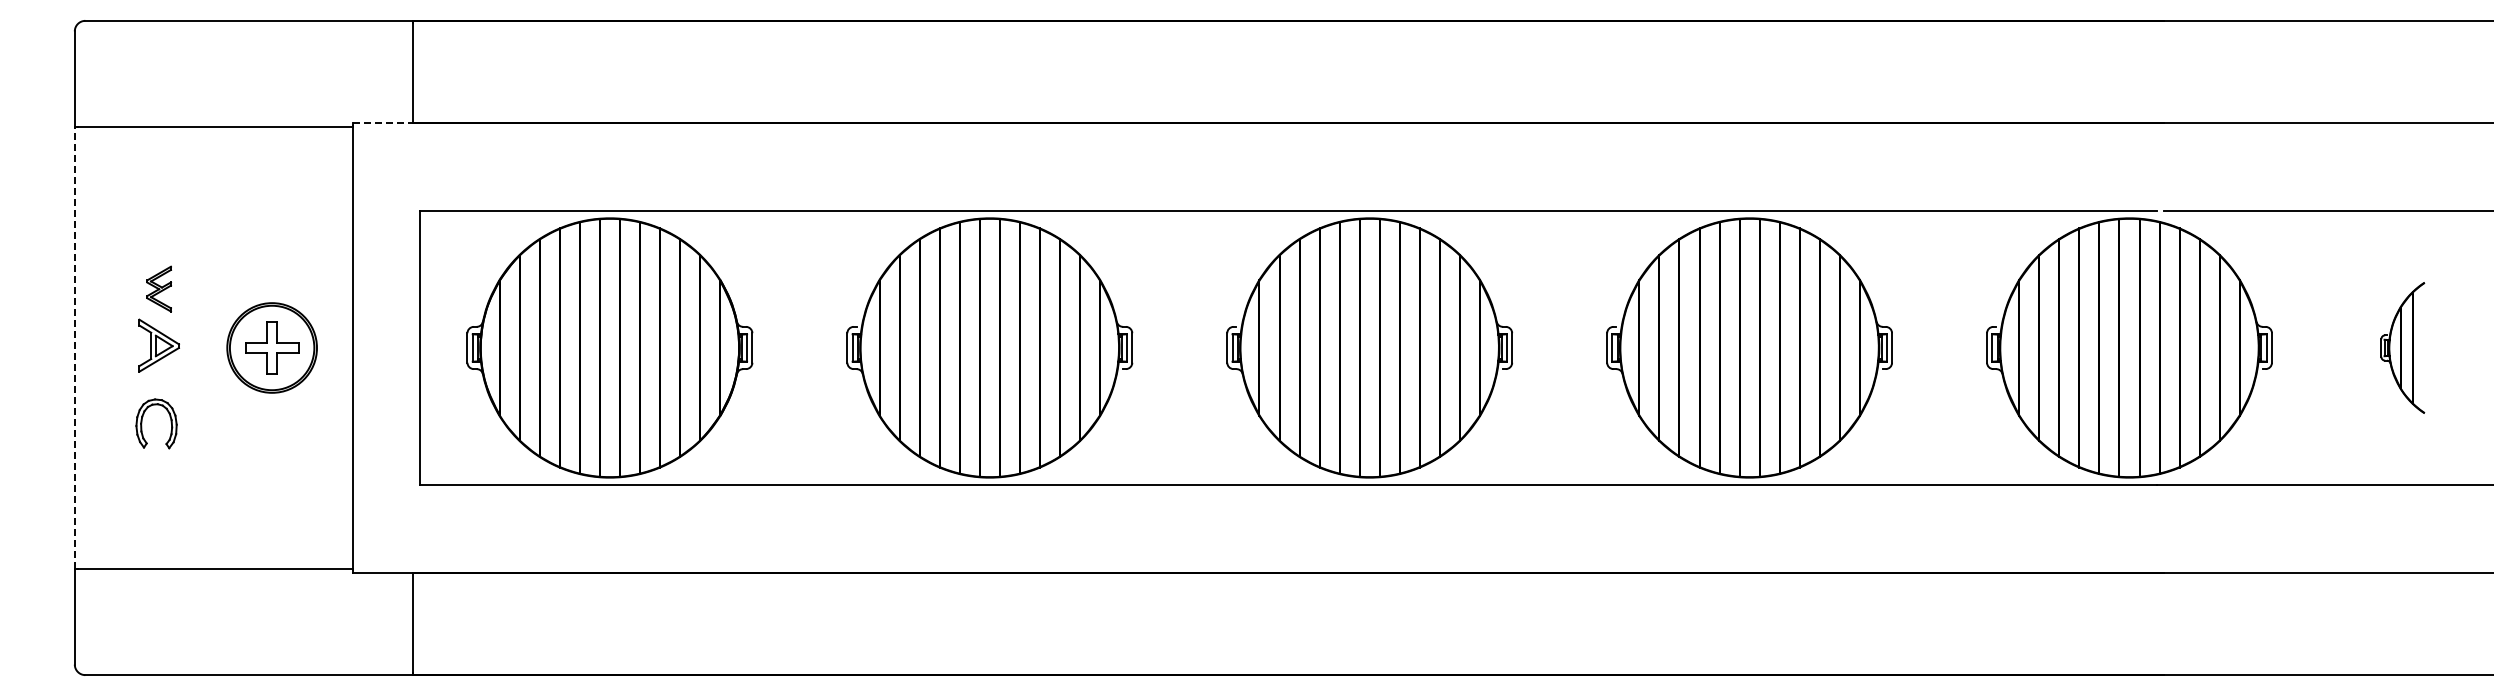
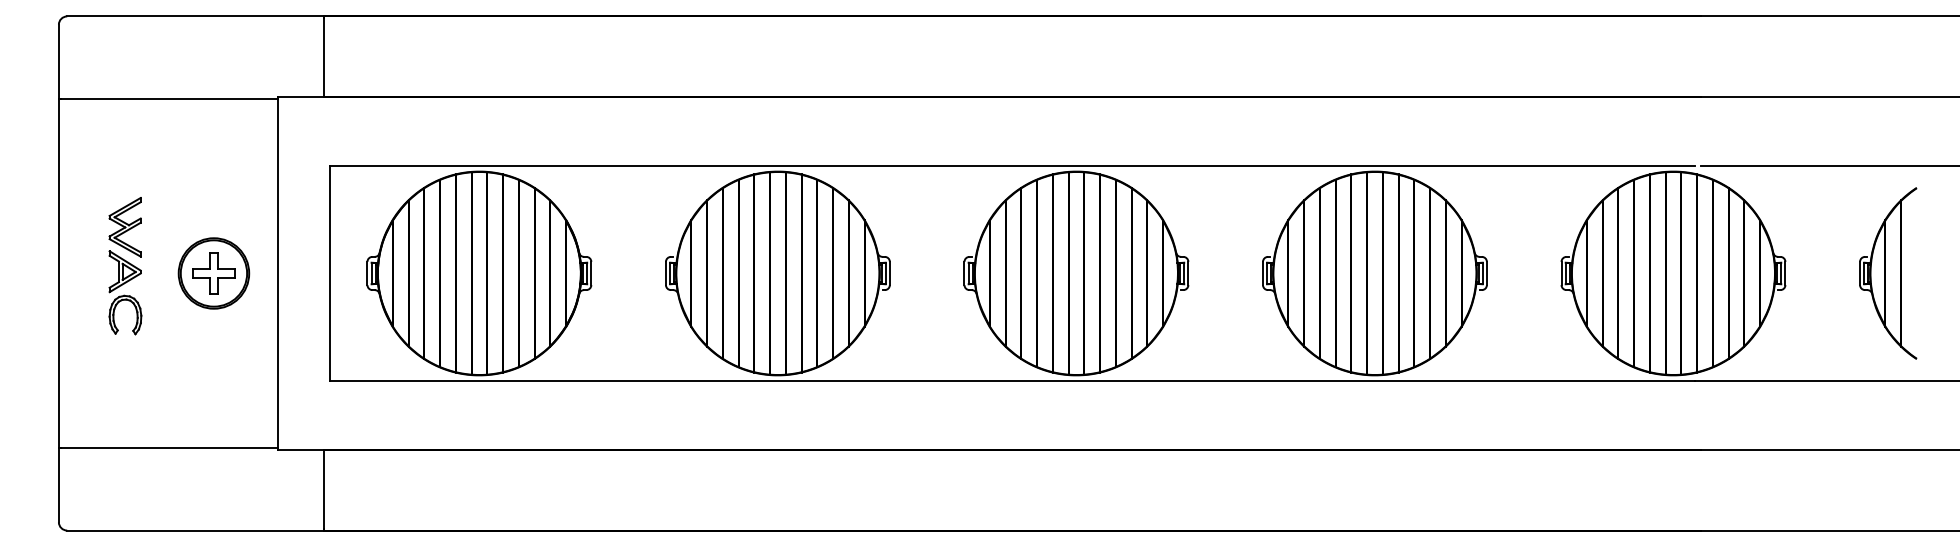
line: (382, 122) -> (300, 96), dashed -> solid
part: (158, 288) -> (124, 226), size x1.67
line: (74, 347) -> (58, 273), dashed -> solid
part: (2402, 347) -> (1887, 273), size x1.67
part: (142, 423) -> (114, 314), moved

